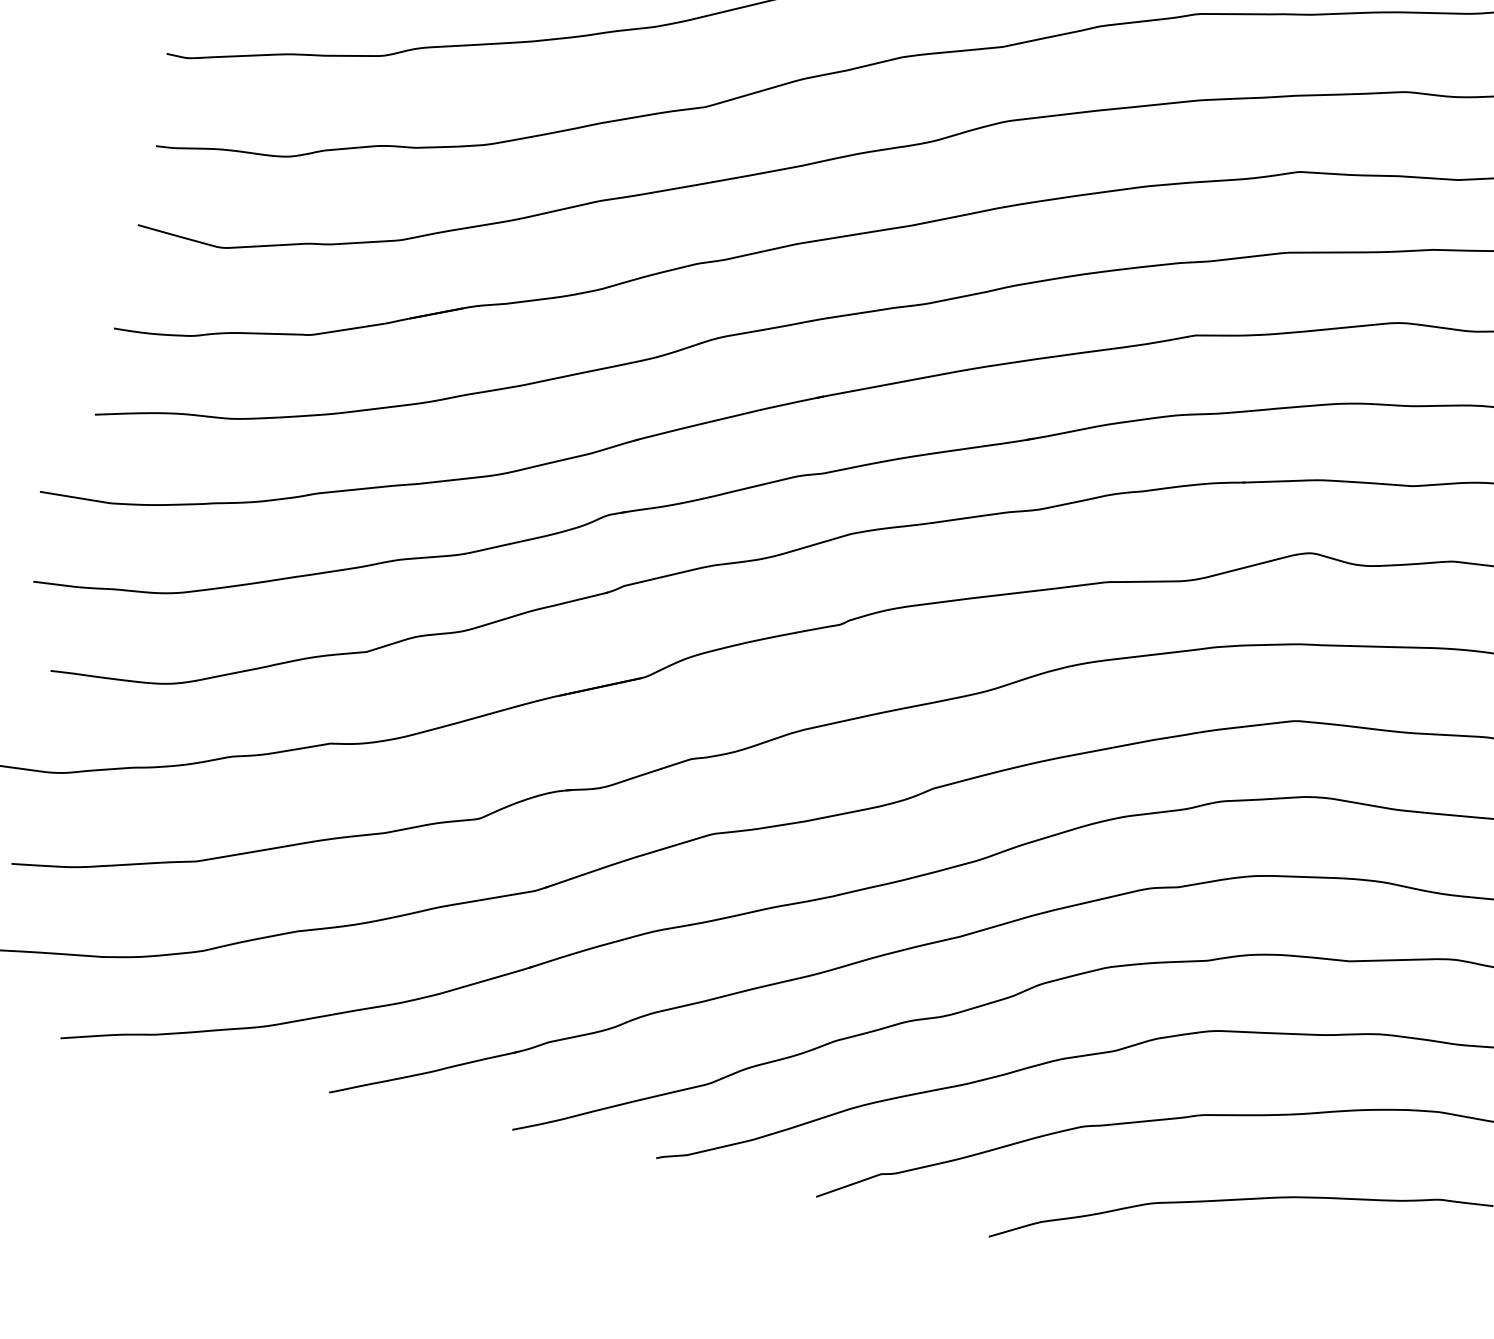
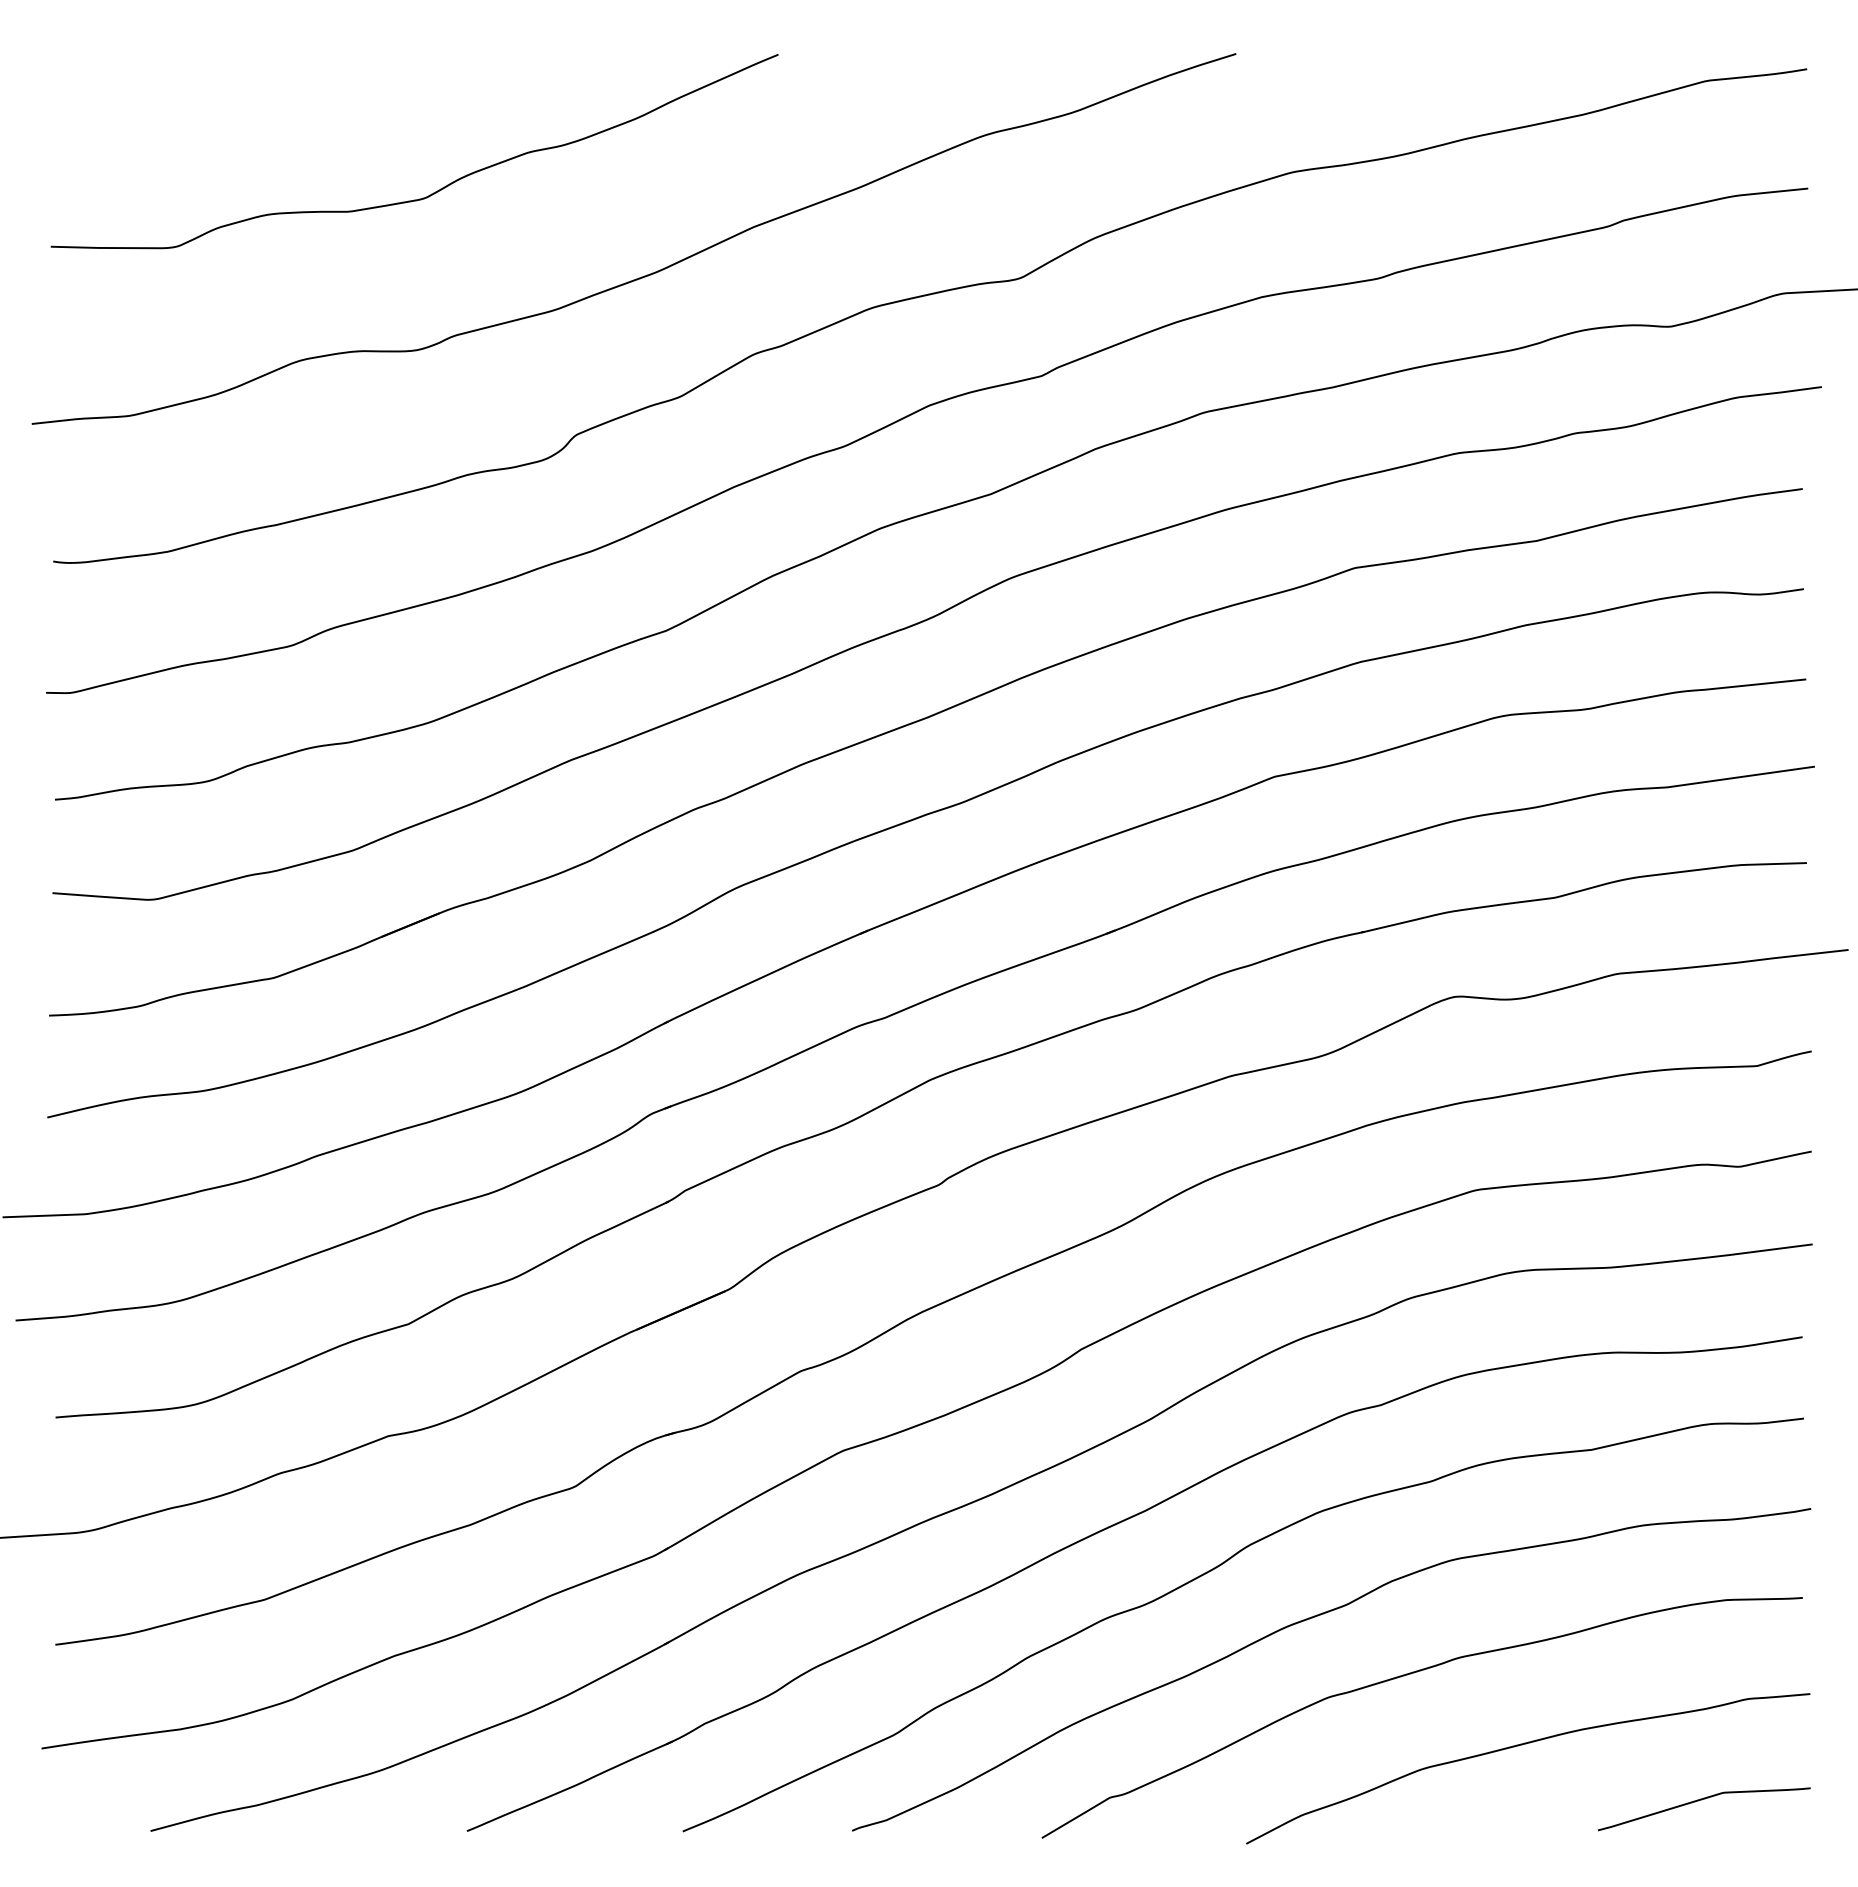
curve: (1382, 1277) -> (1701, 1800), added

